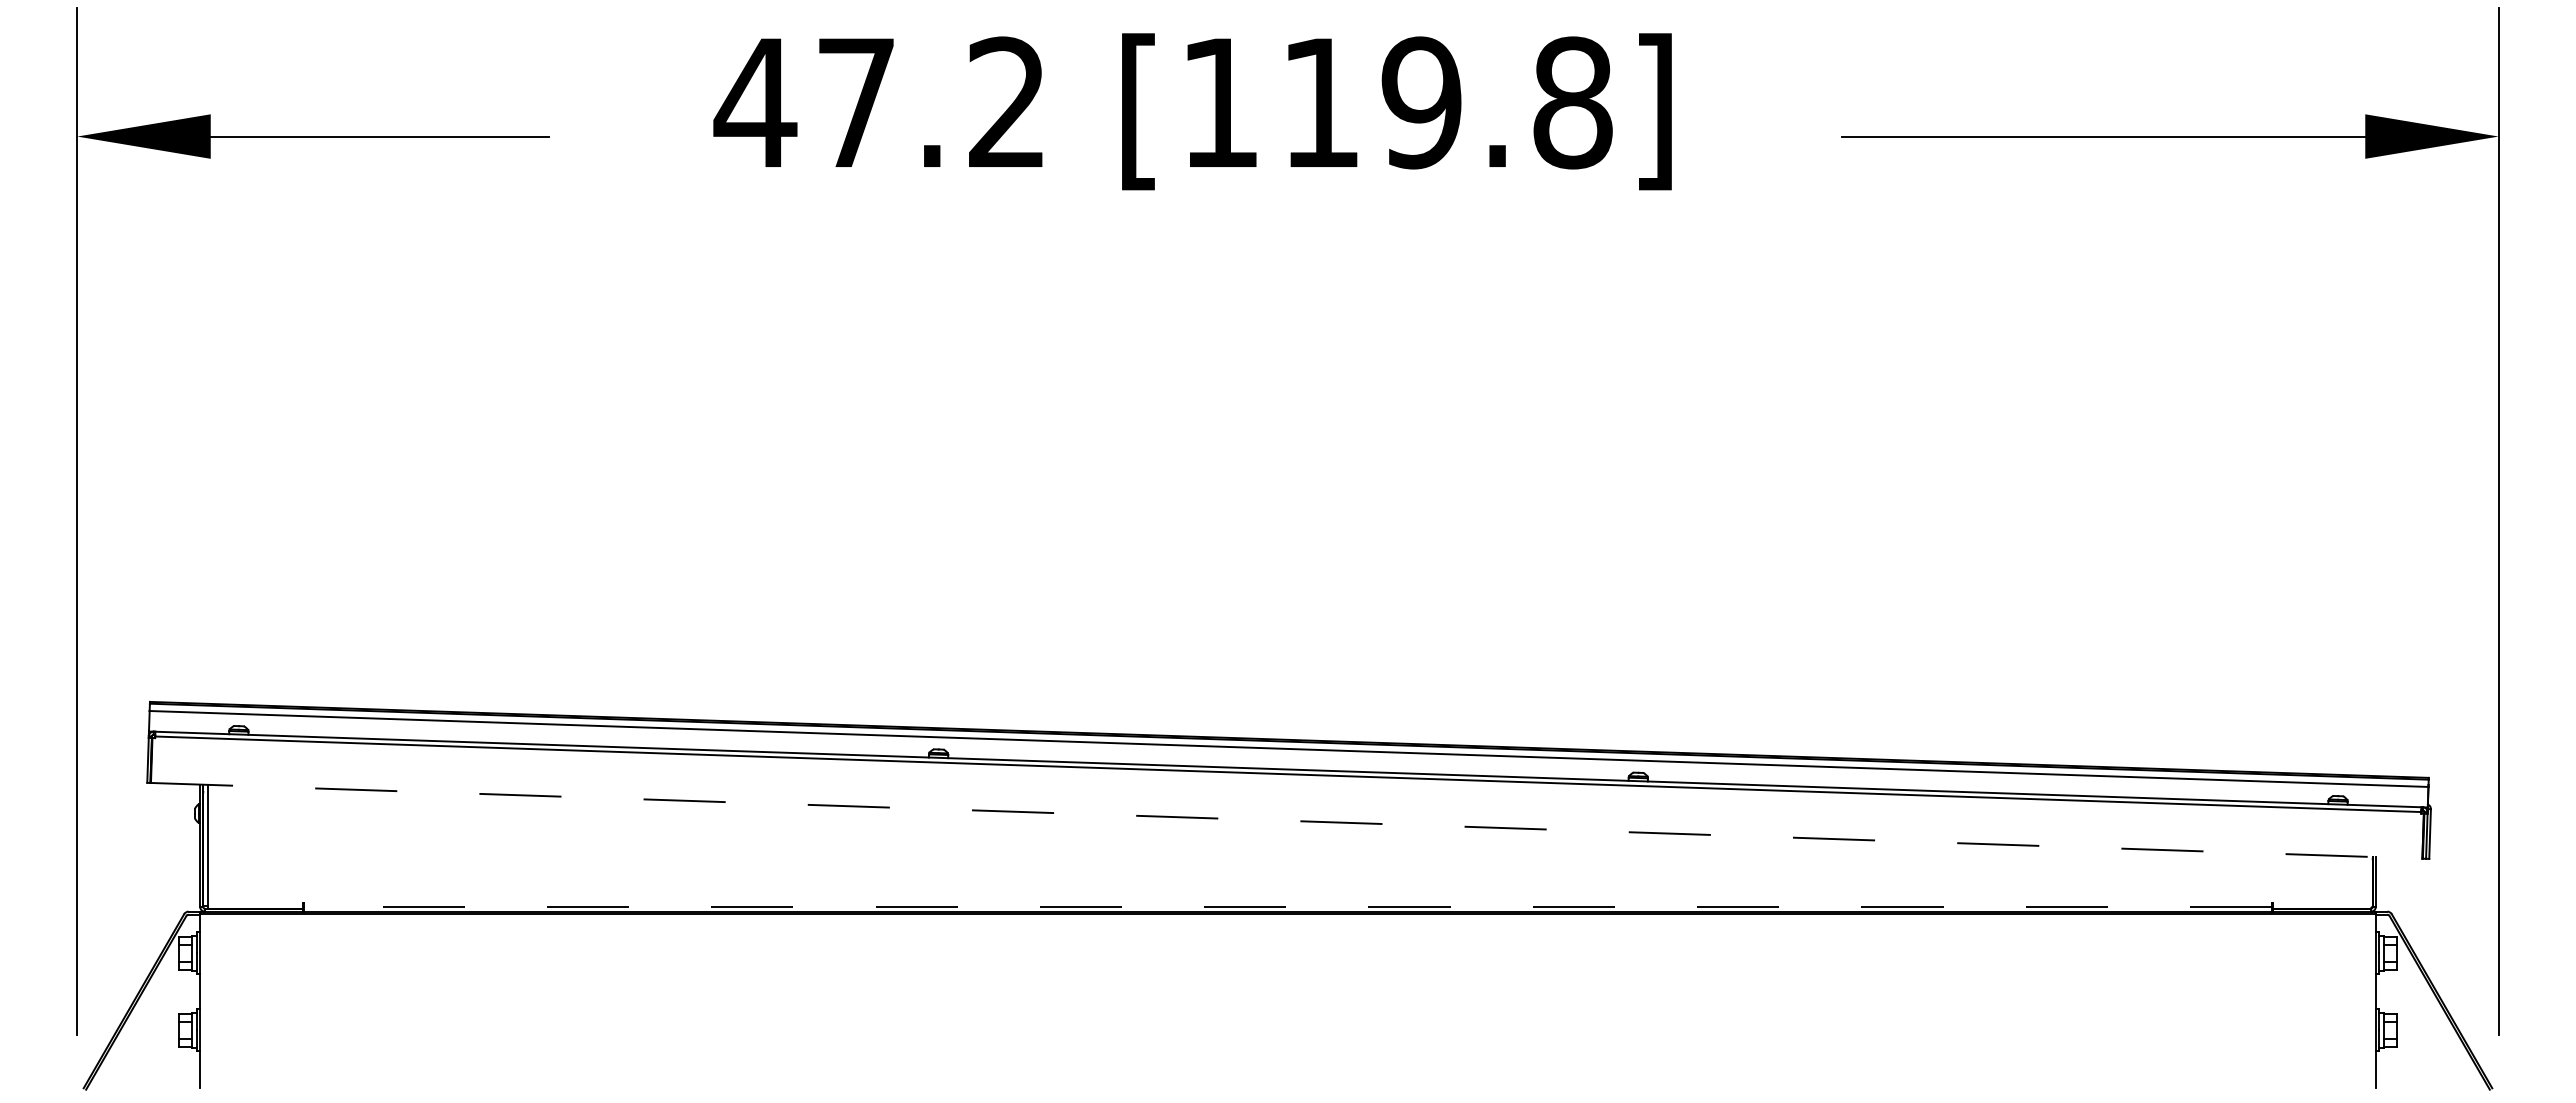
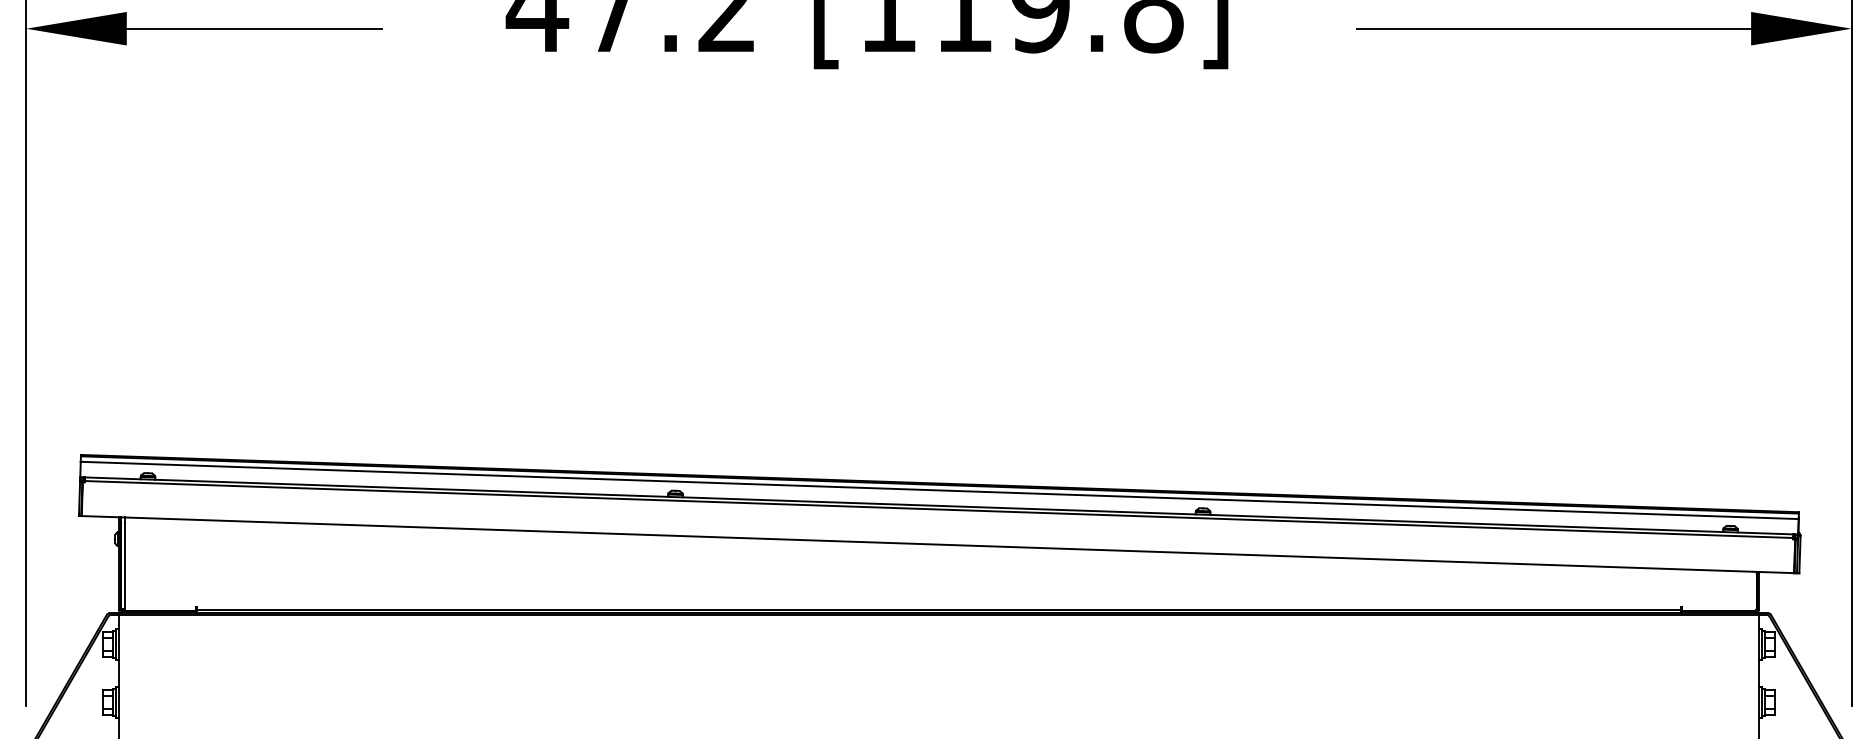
line: (1287, 820) -> (938, 544), dashed -> solid
line: (1287, 906) -> (938, 609), dashed -> solid

